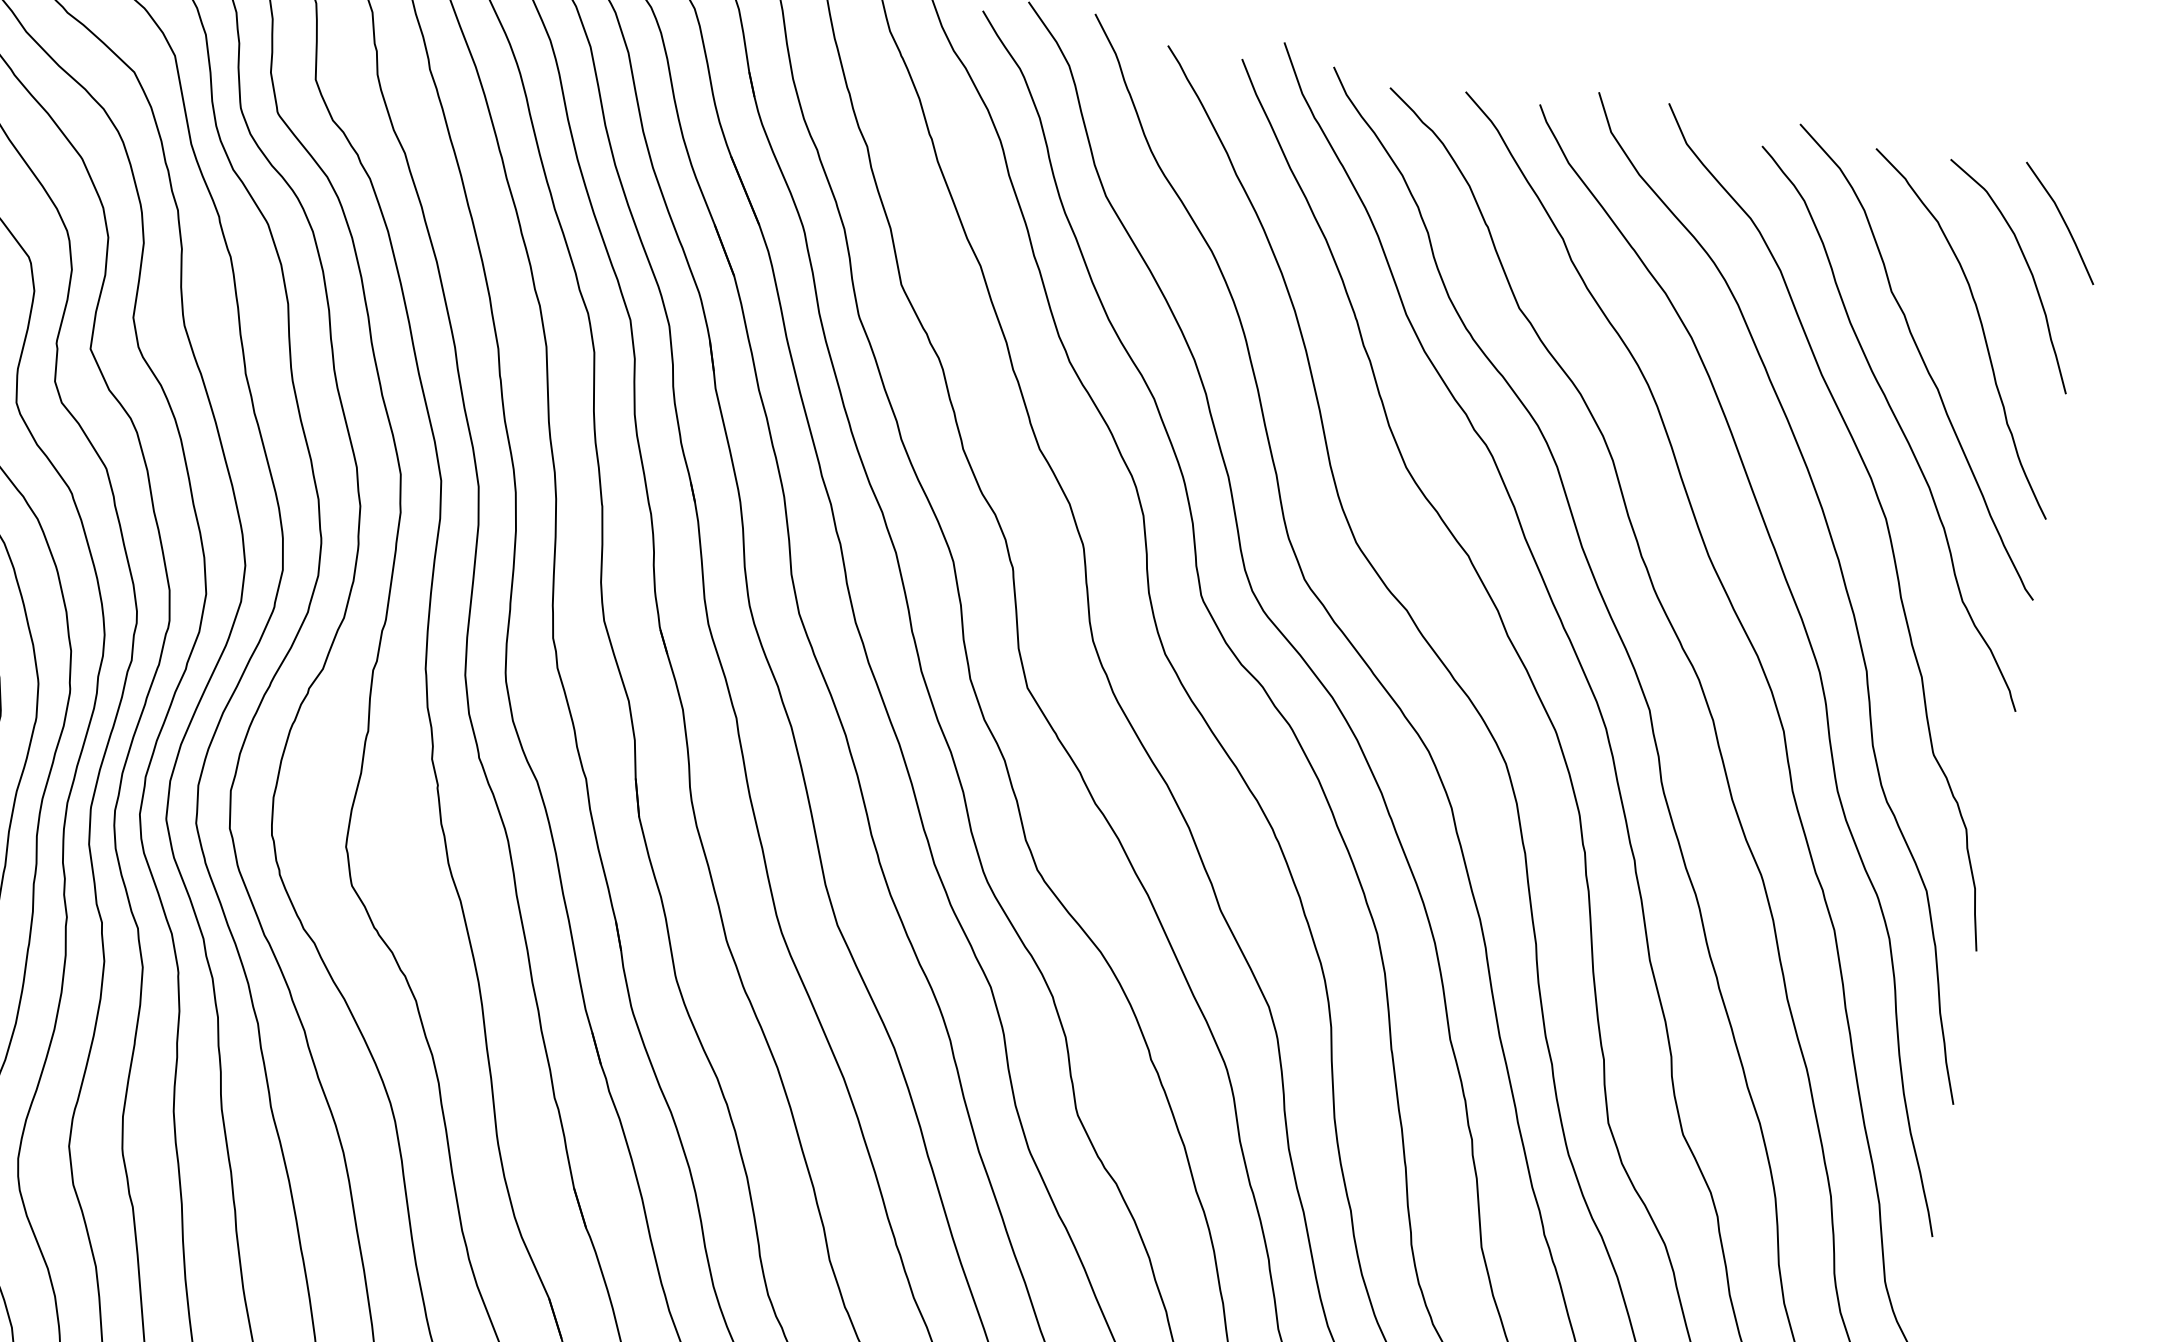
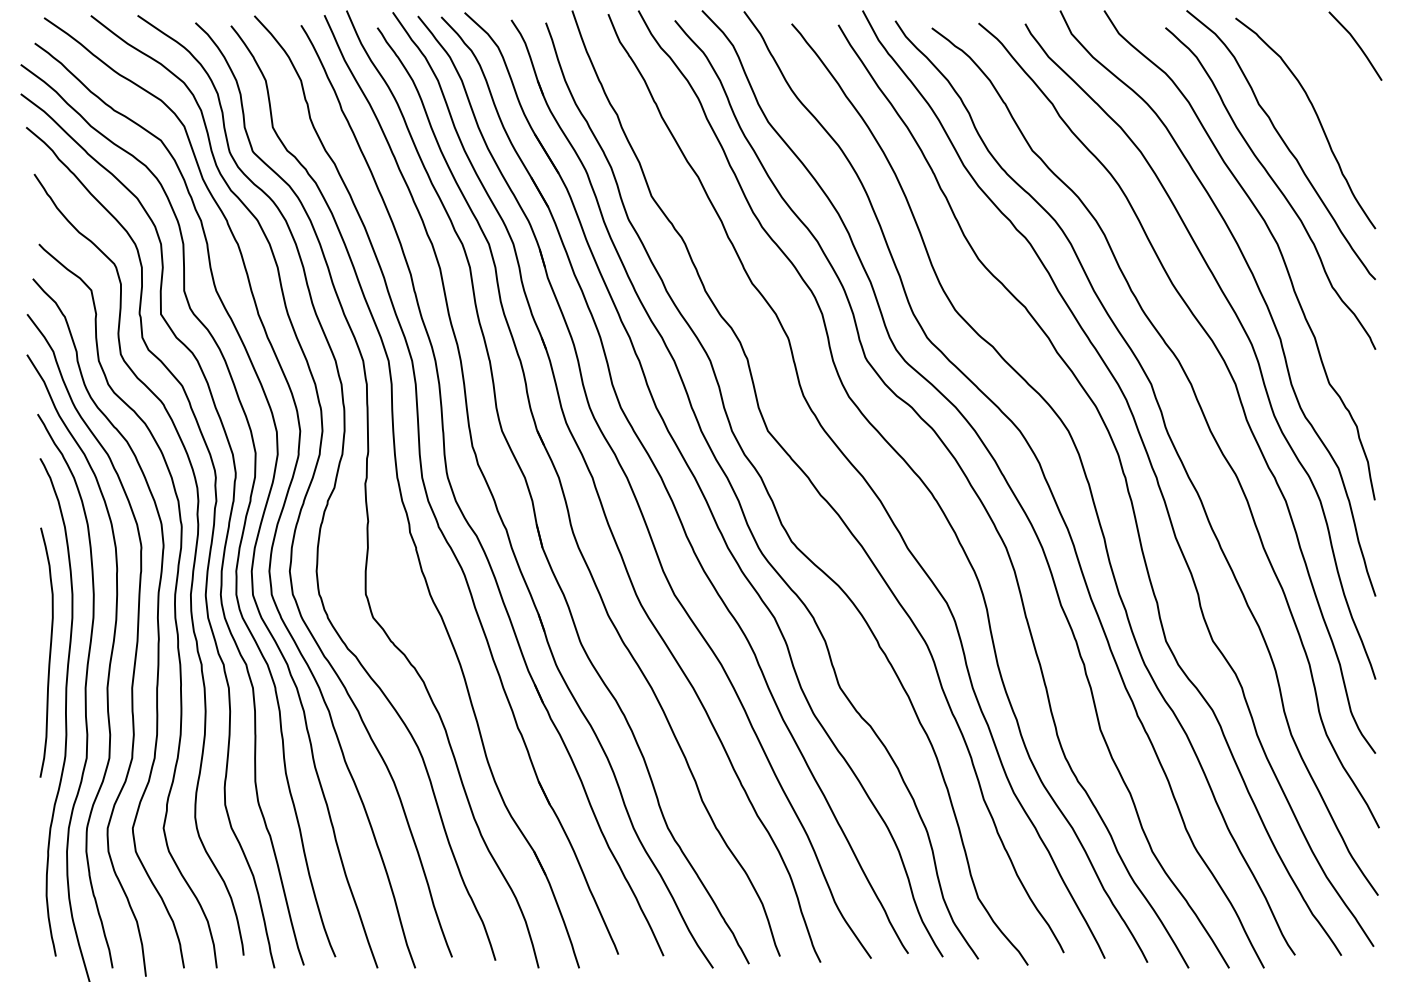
curve: (2026, 267) -> (1339, 76), removed

